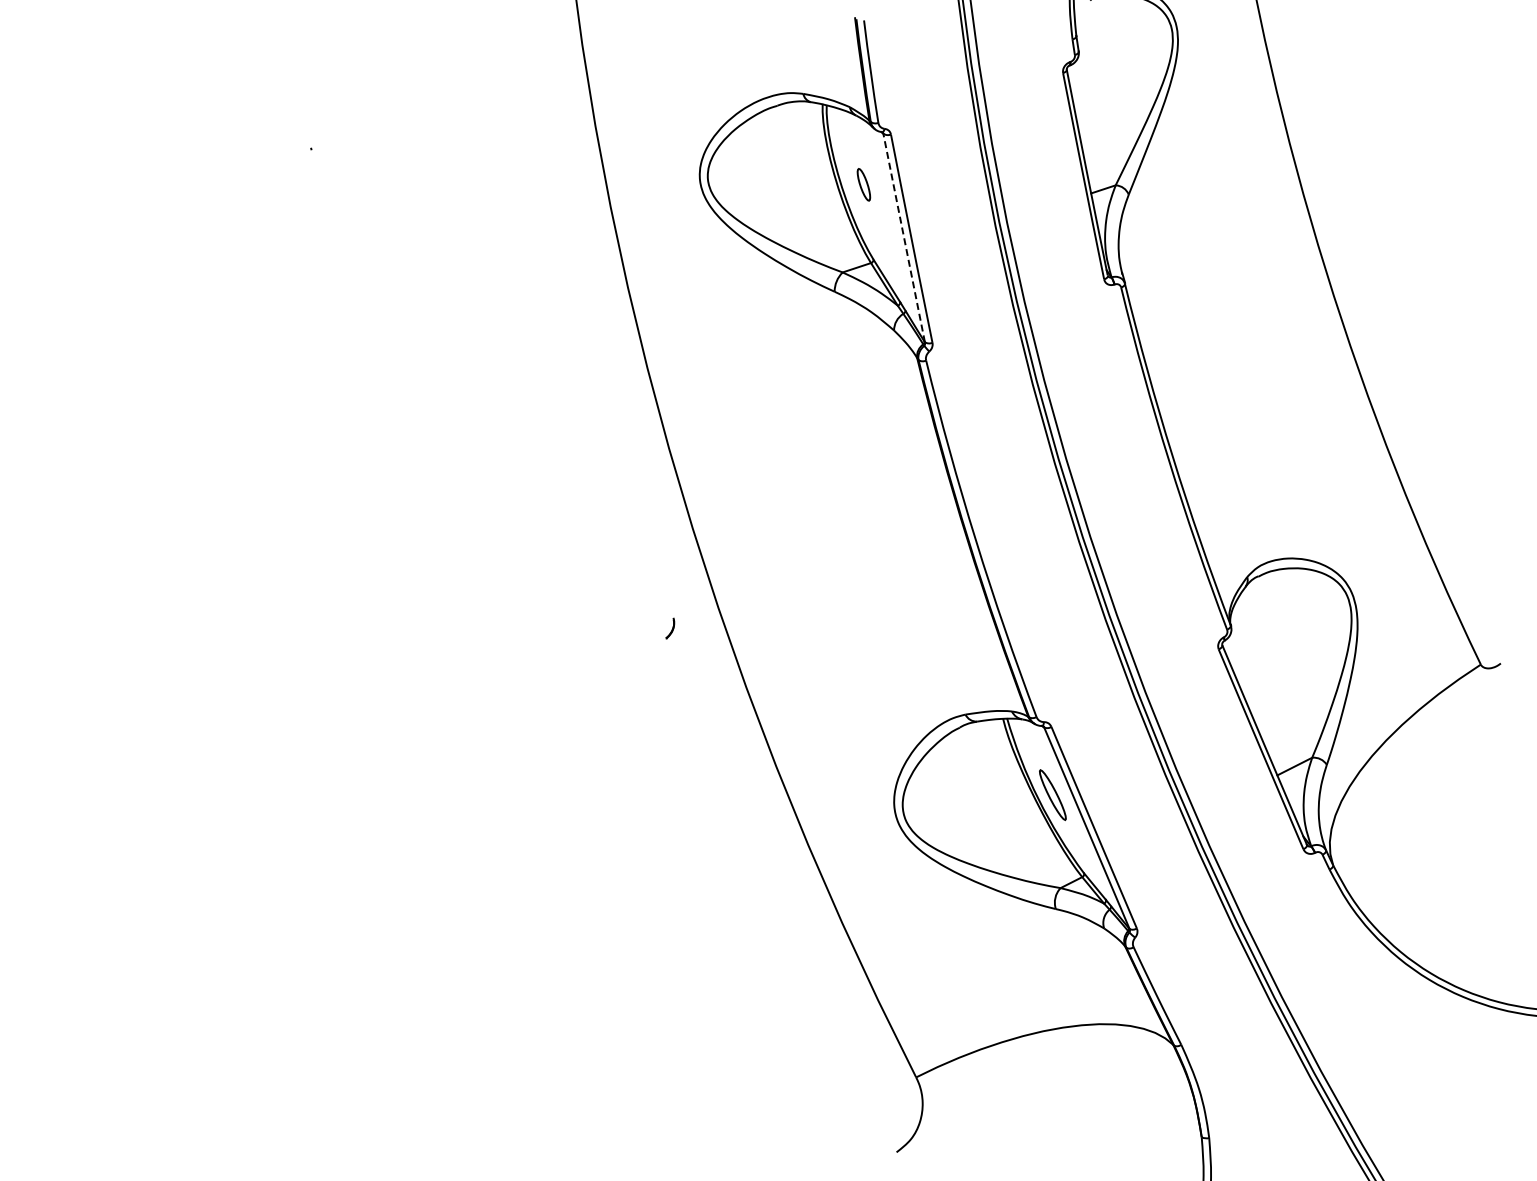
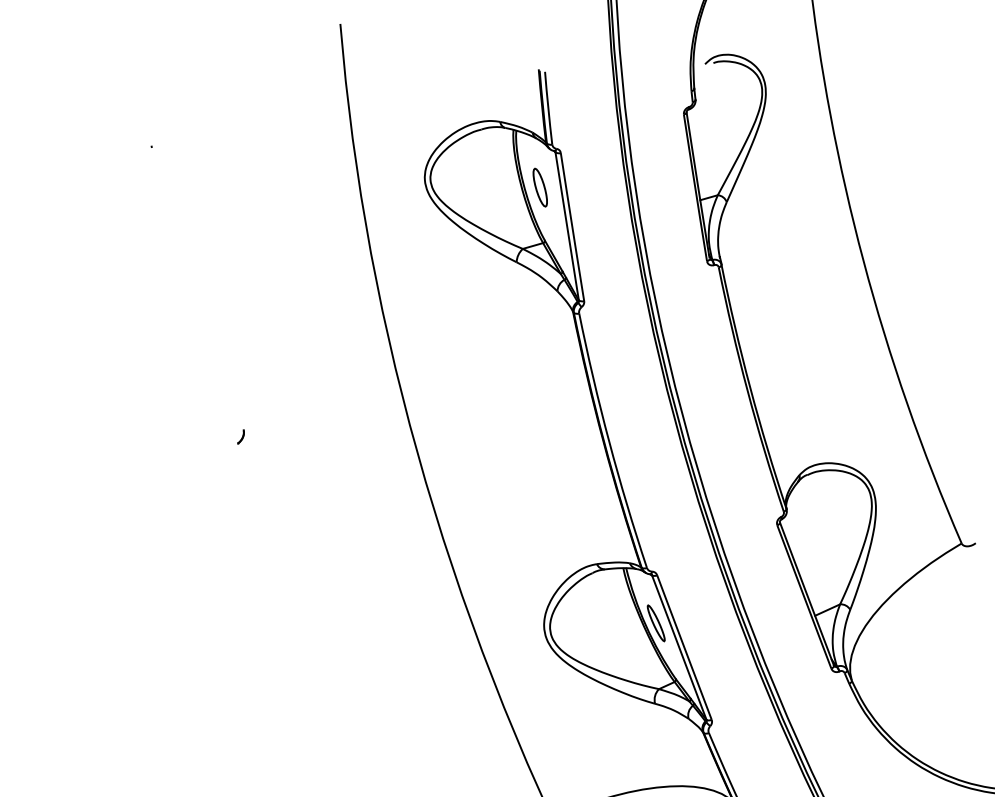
part: (863, 184) -> (540, 187), size x1.67
line: (904, 237) -> (567, 226), dashed -> solid
part: (670, 628) -> (241, 436), moved

